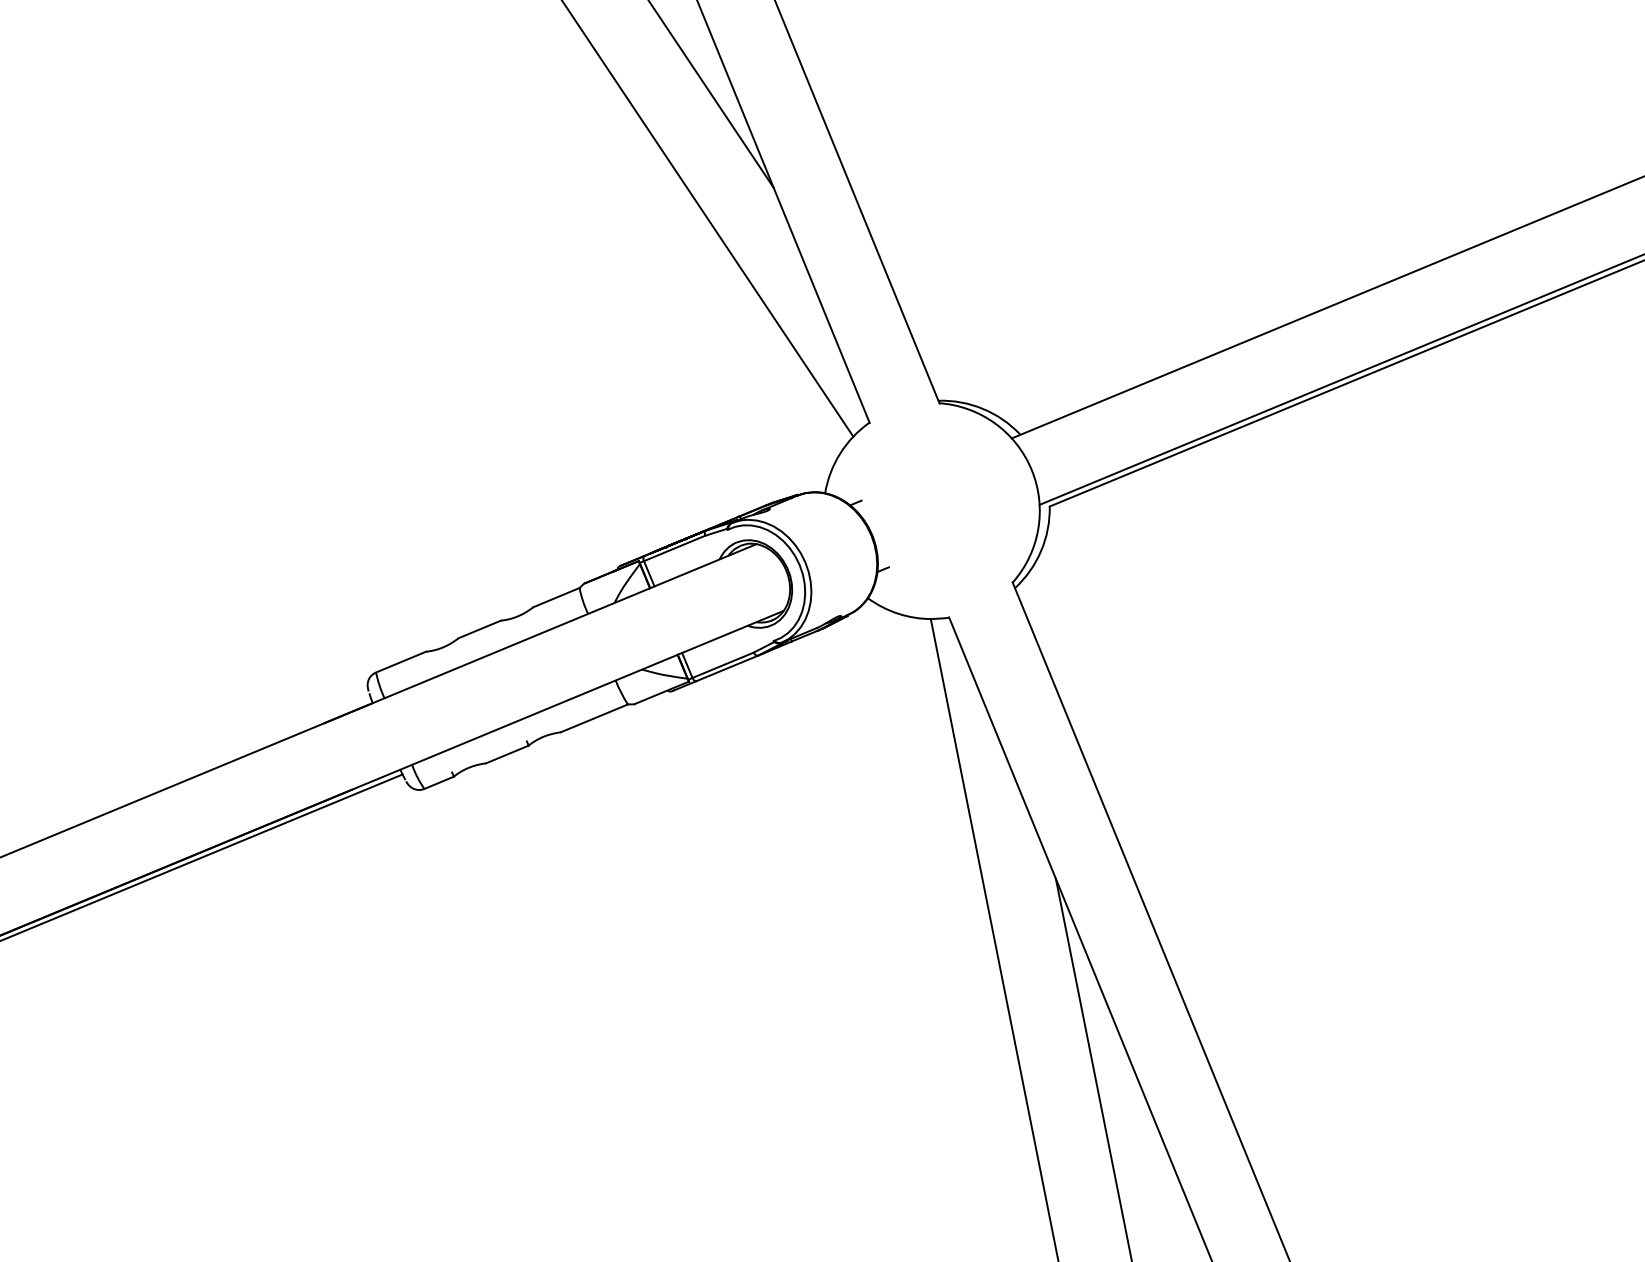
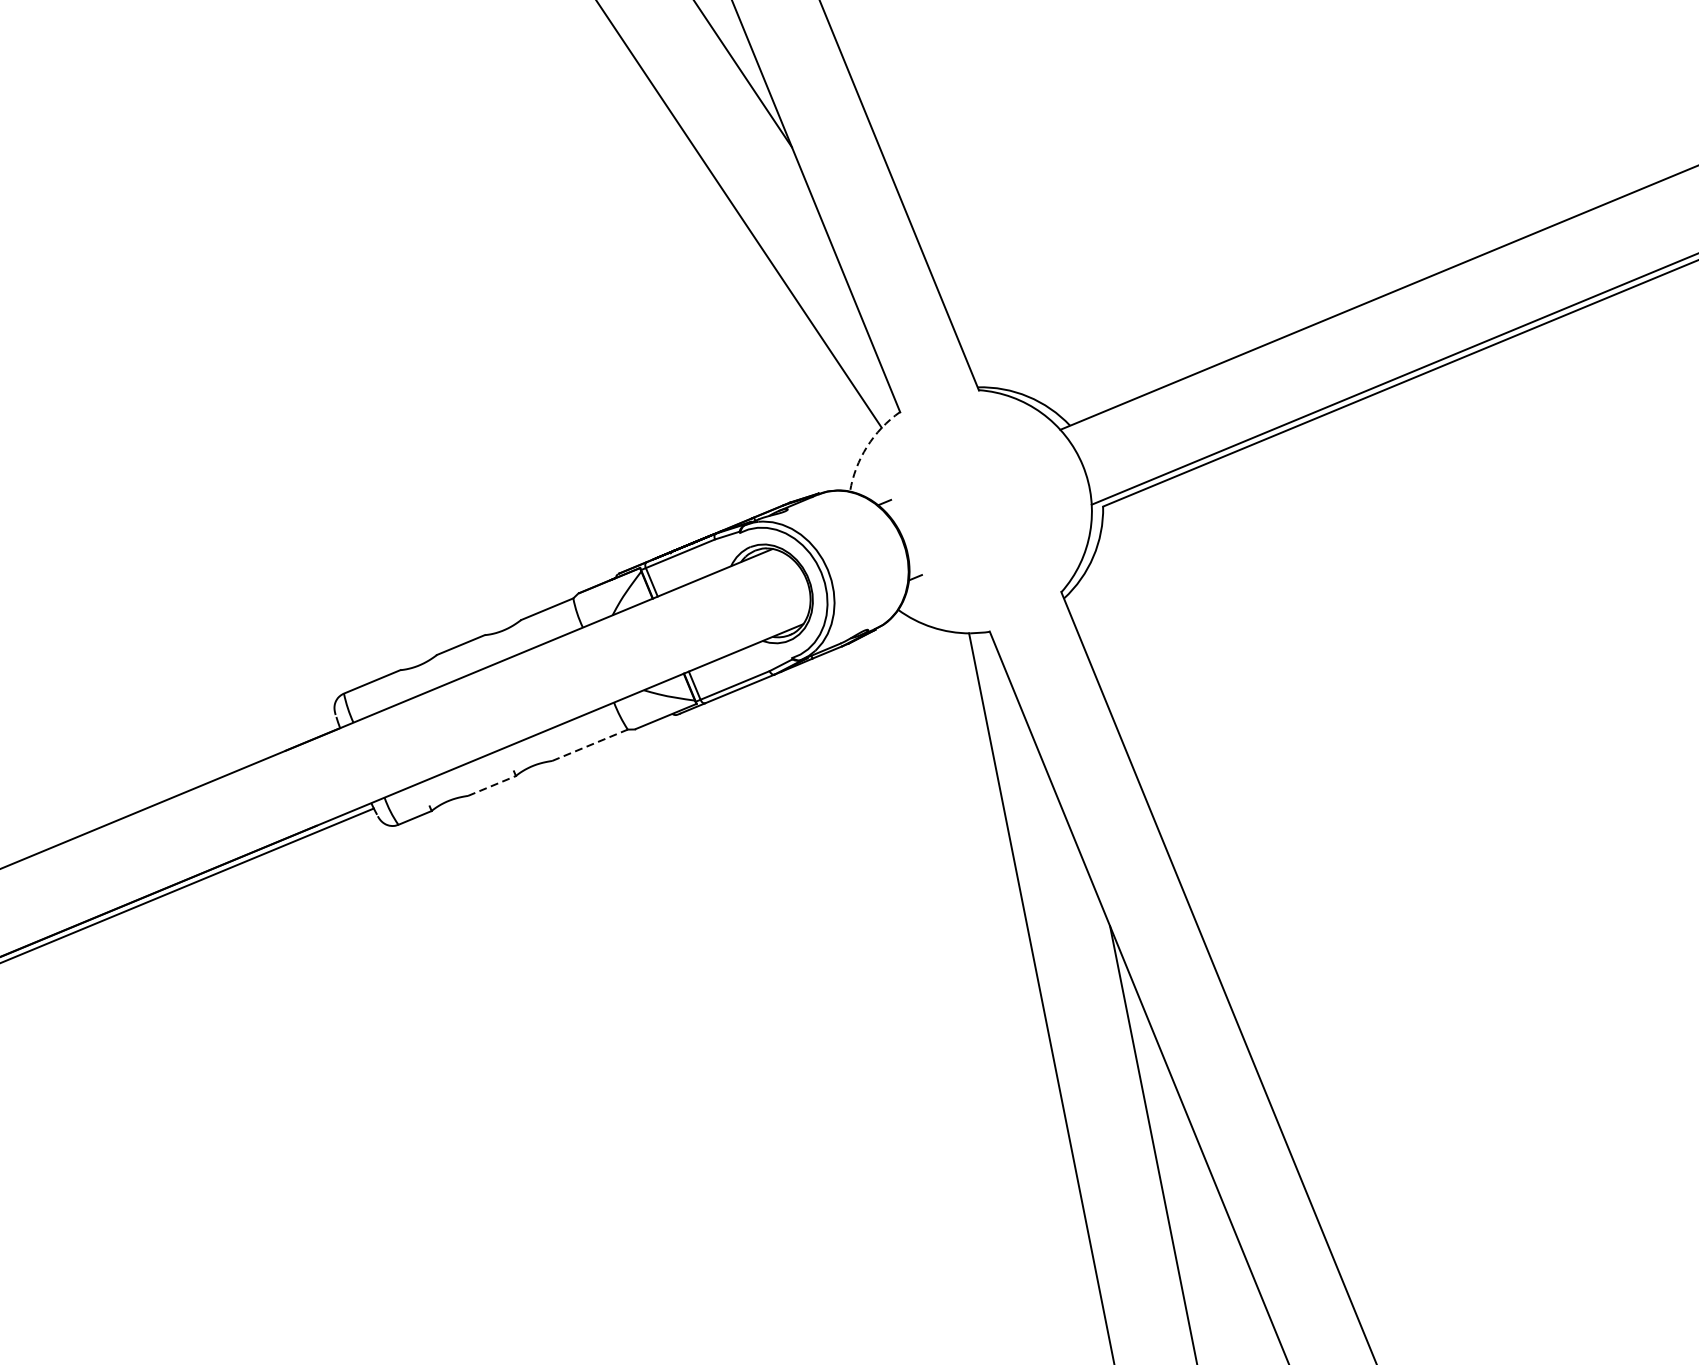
arc: (840, 453) -> (867, 446), solid -> dashed
line: (594, 718) -> (590, 745), solid -> dashed
line: (507, 754) -> (492, 786), solid -> dashed

